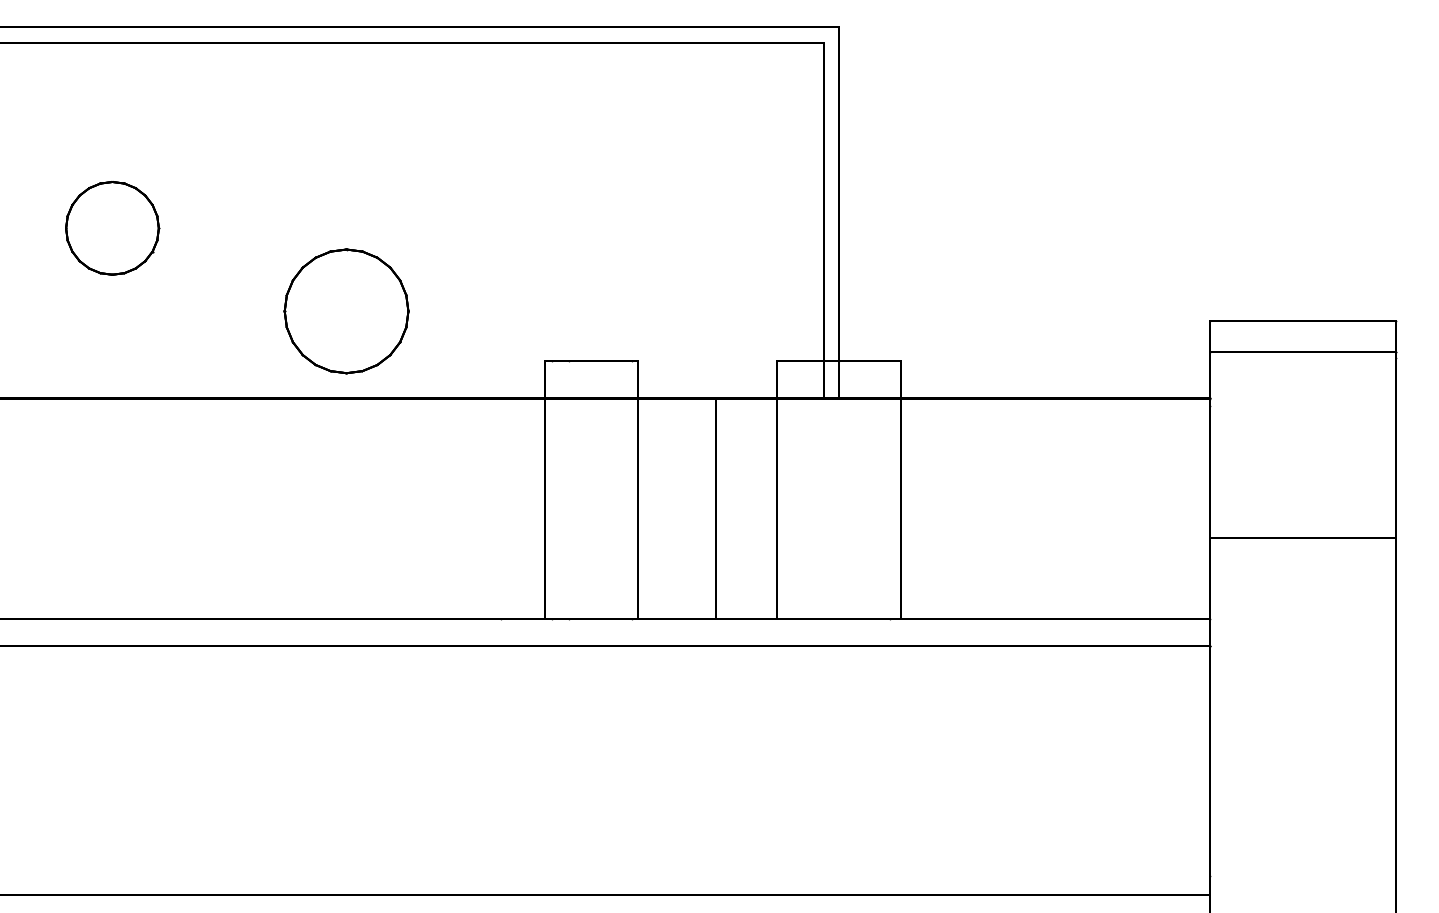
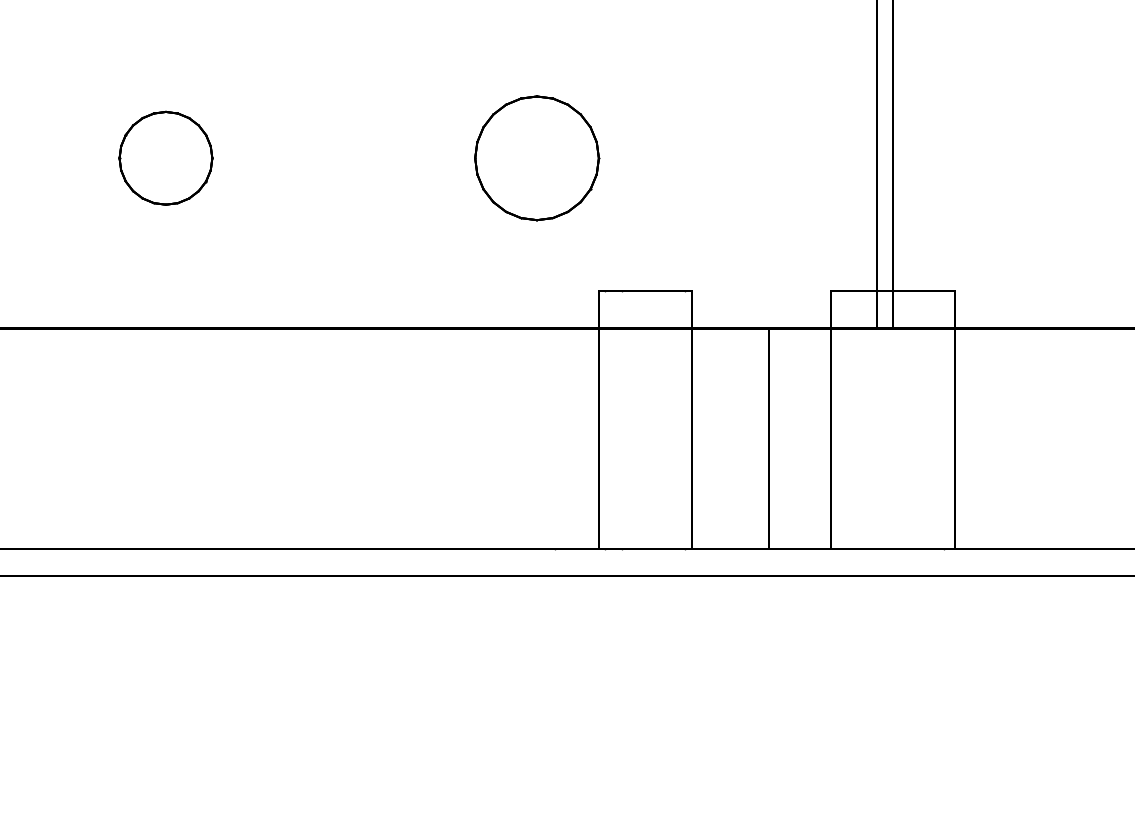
part: (346, 311) -> (536, 158), moved

